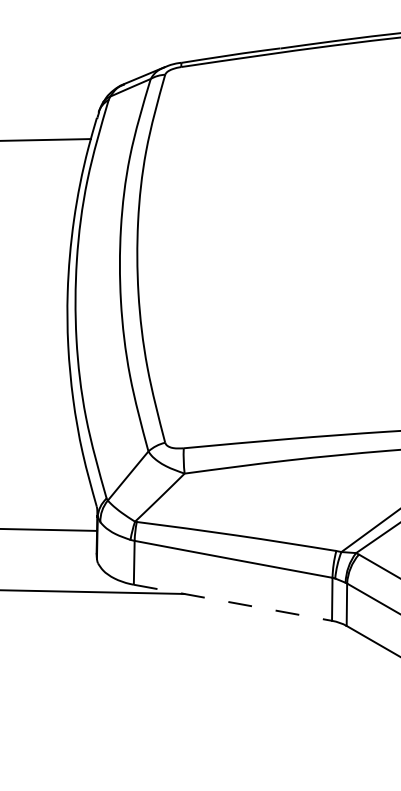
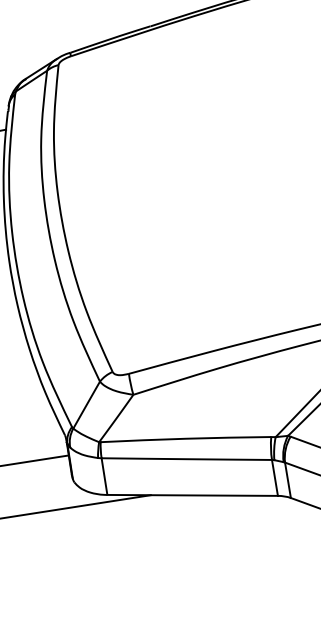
line: (232, 602) -> (192, 495), dashed -> solid

